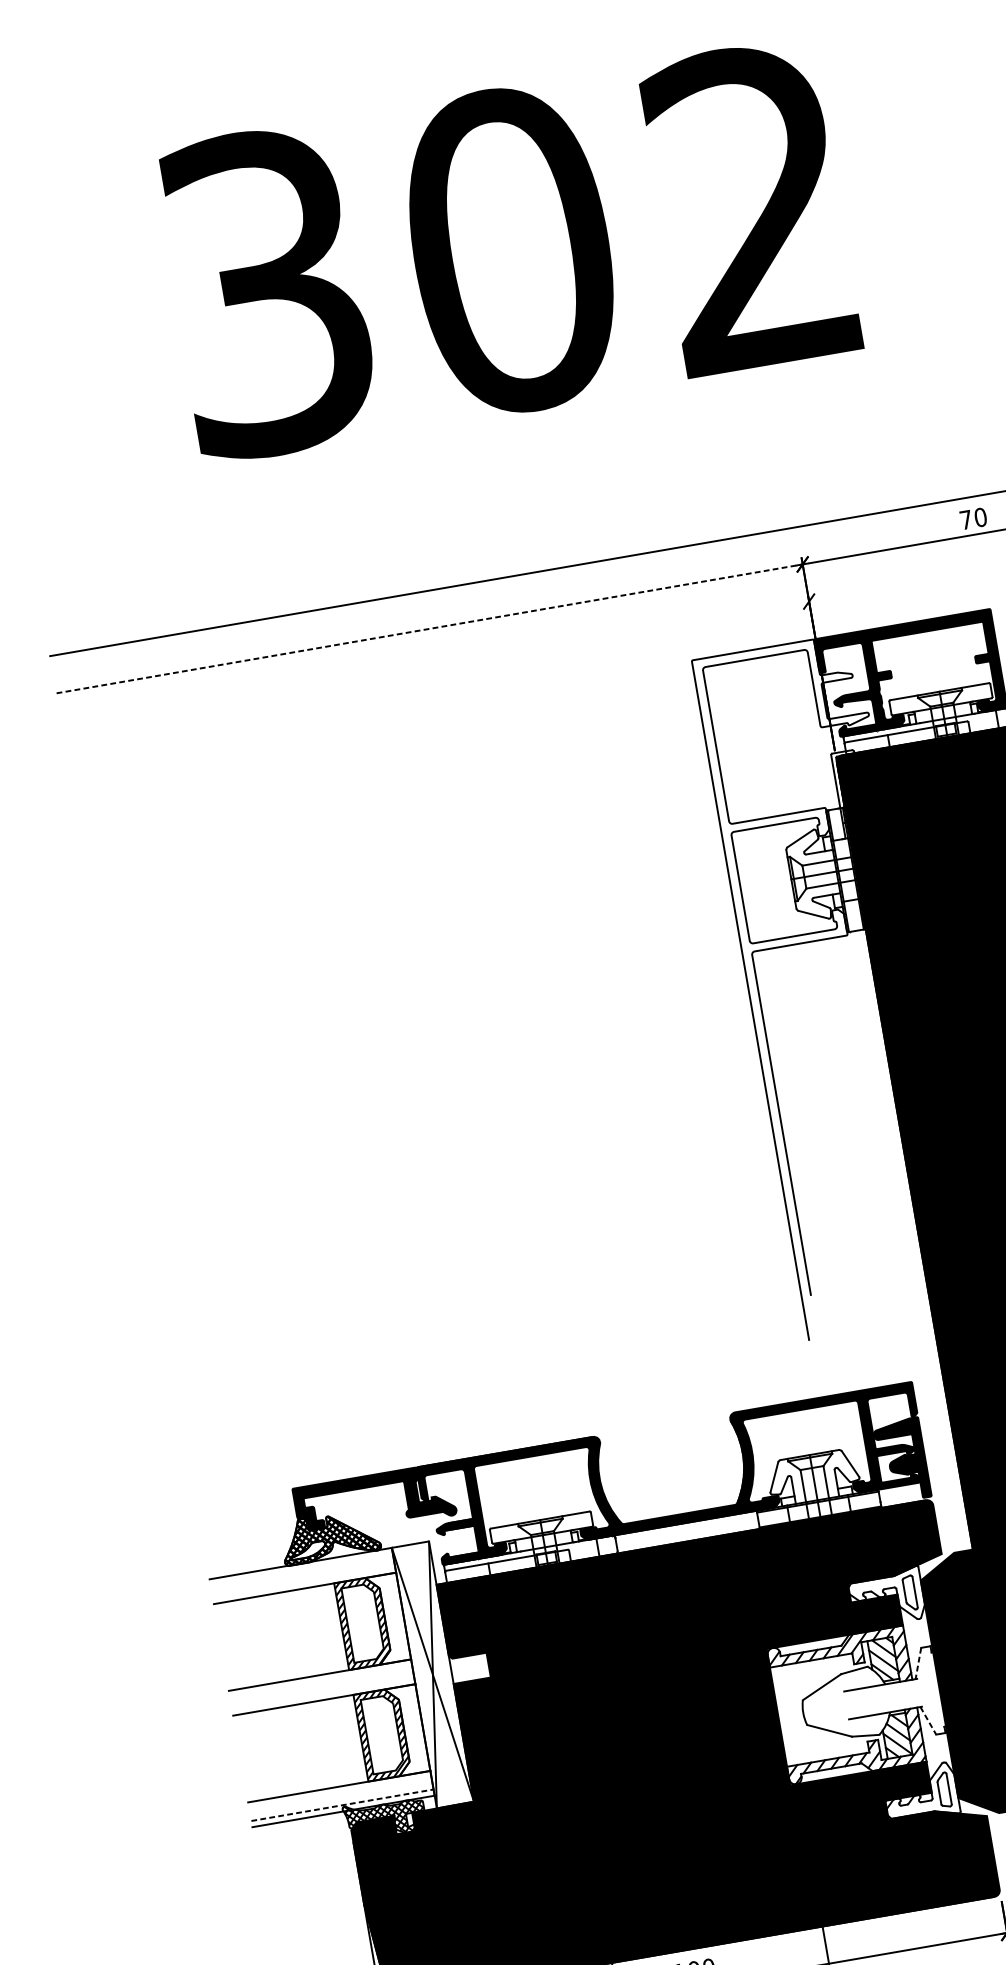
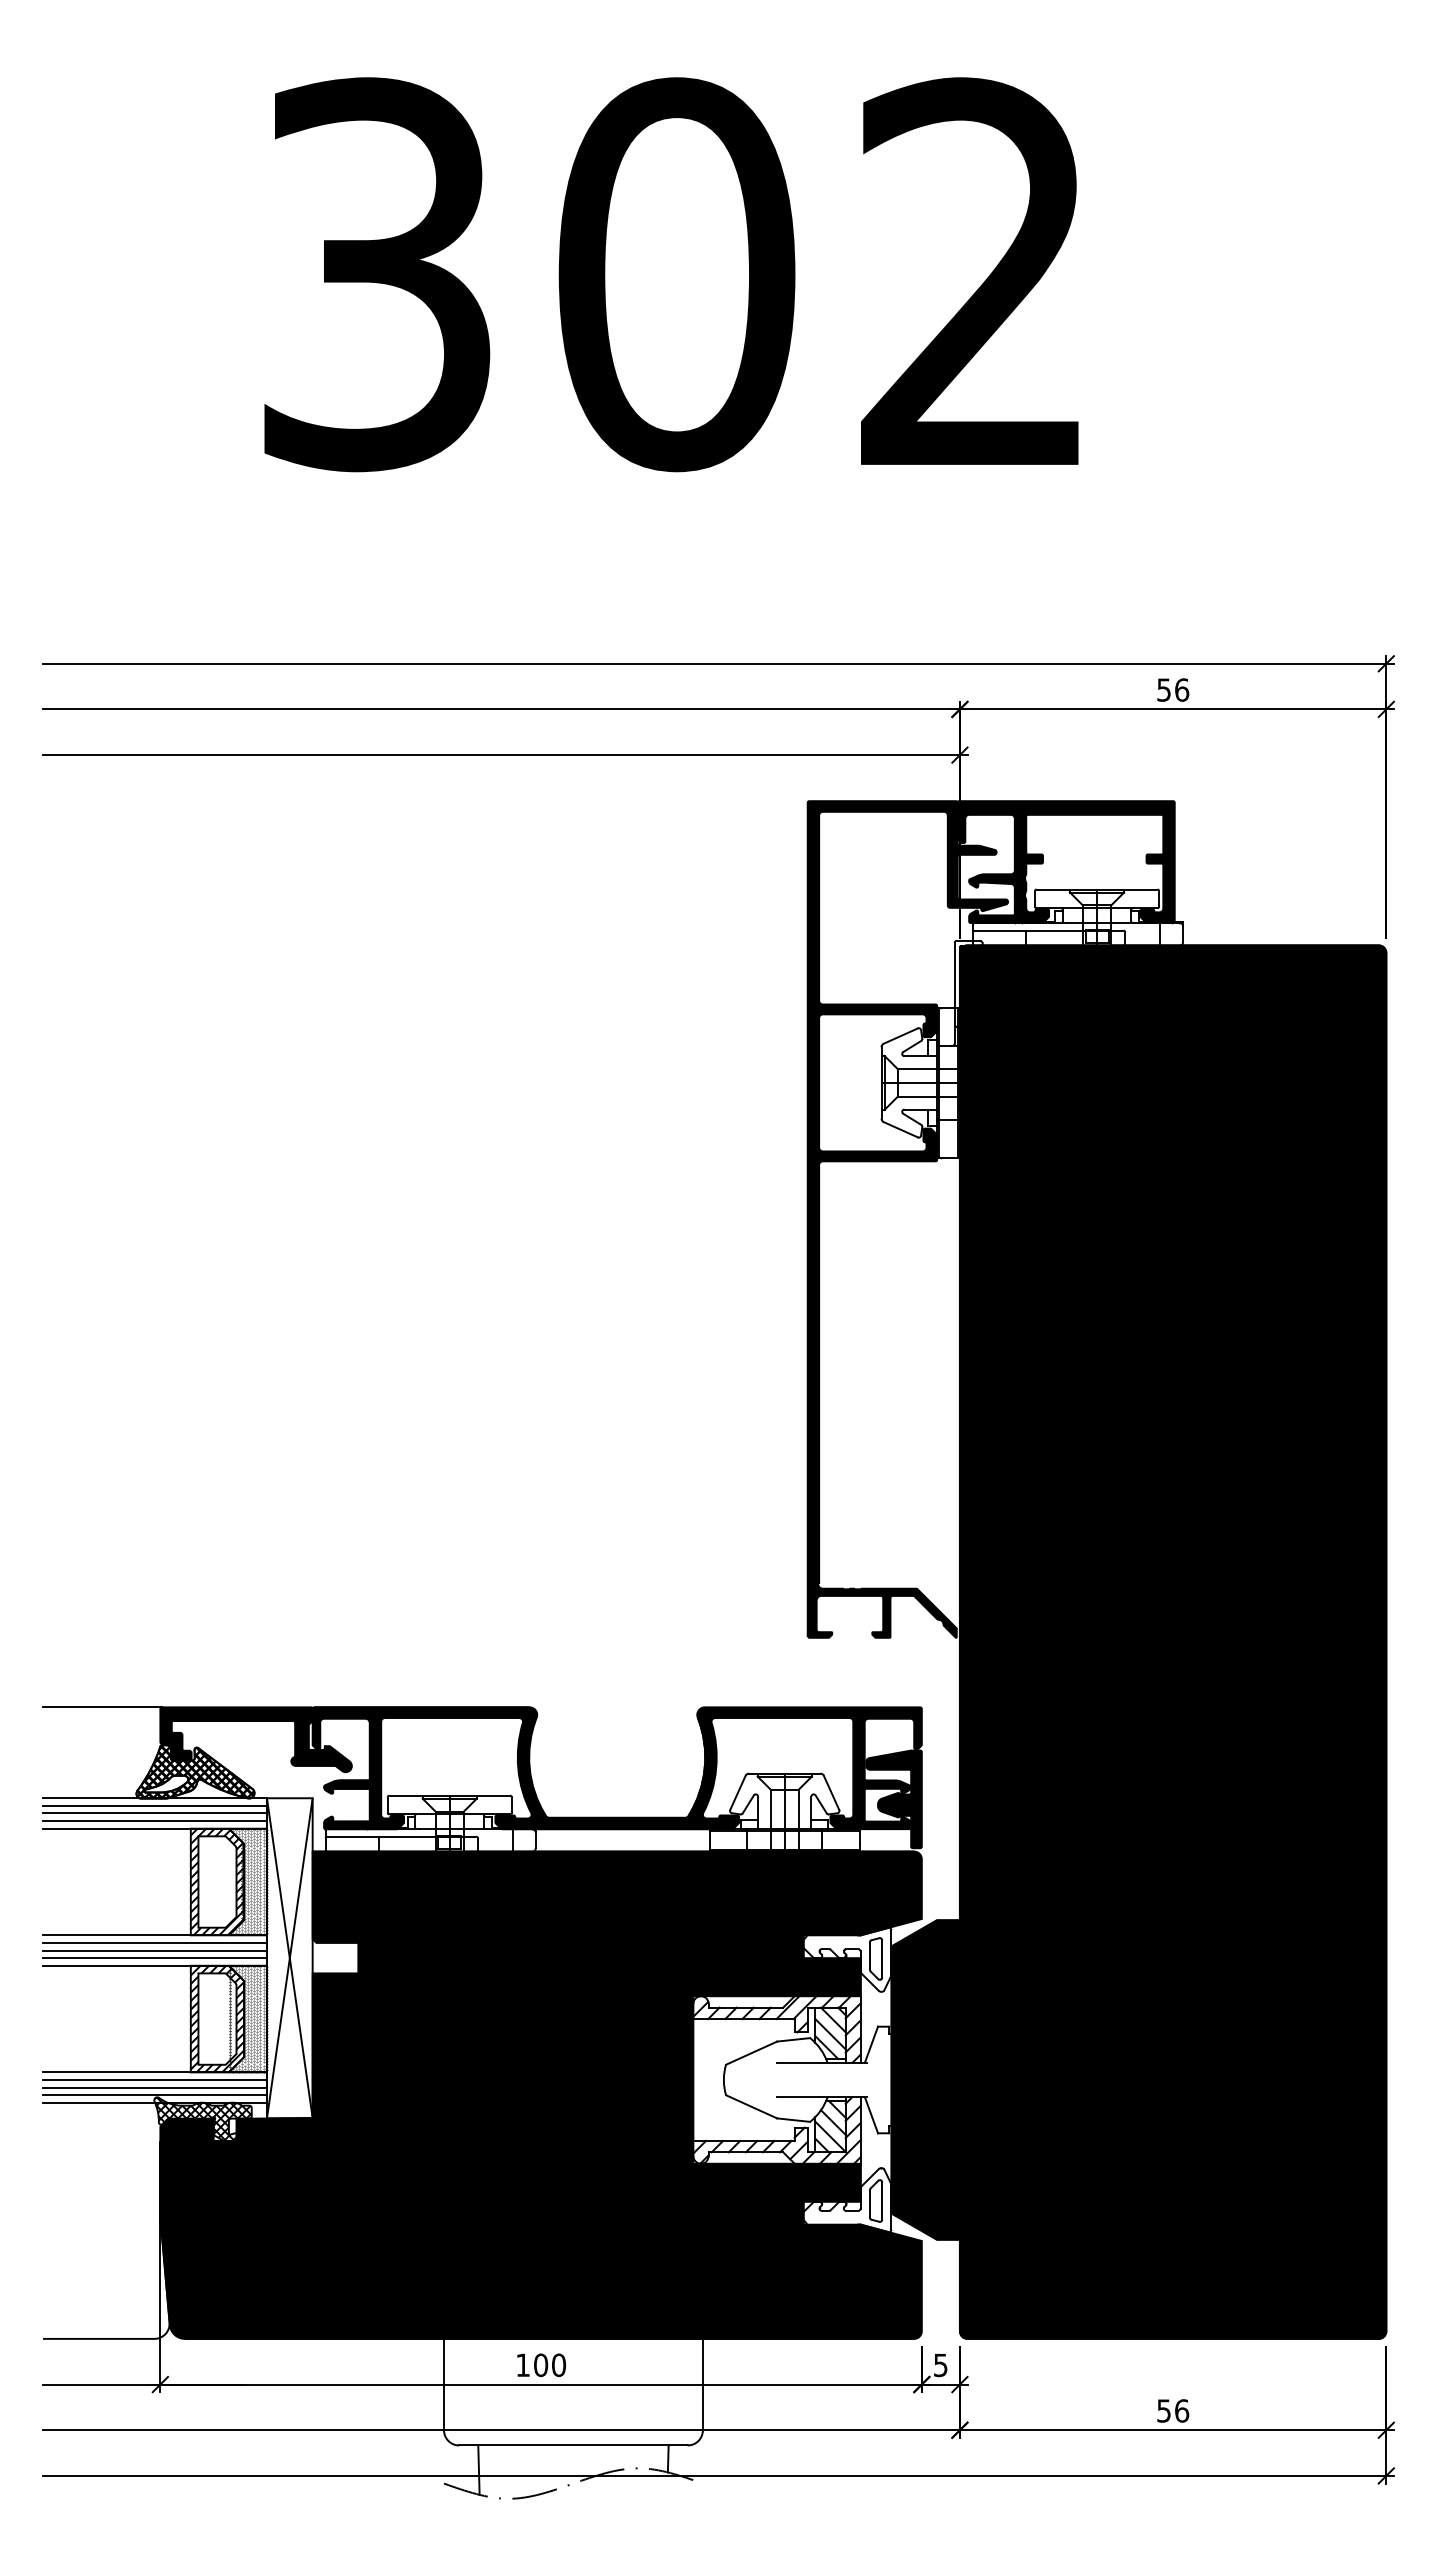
text: (973, 518) -> (1173, 689), 70 -> 56
line: (432, 628) -> (505, 709), dashed -> solid
line: (439, 665) -> (505, 755), added
fill: (831, 986) -> (907, 1219), added
line: (245, 1497) -> (102, 1707), added
line: (301, 1569) -> (154, 1805), added
line: (302, 1576) -> (154, 1813), added
line: (303, 1582) -> (154, 1821), added
hatch: (388, 1618) -> (248, 1881), added
line: (918, 1664) -> (871, 2045), dashed -> solid
line: (320, 1681) -> (154, 1942), added
line: (321, 1687) -> (154, 1950), added
line: (322, 1694) -> (154, 1958), added
line: (928, 1721) -> (871, 2115), dashed -> solid
hatch: (407, 1729) -> (248, 2018), added
line: (340, 1793) -> (154, 2080), added
line: (340, 1799) -> (154, 2087), added
line: (342, 1805) -> (155, 2095), dashed -> solid

